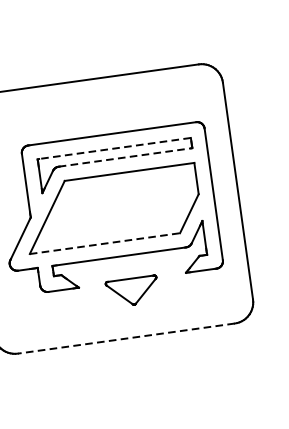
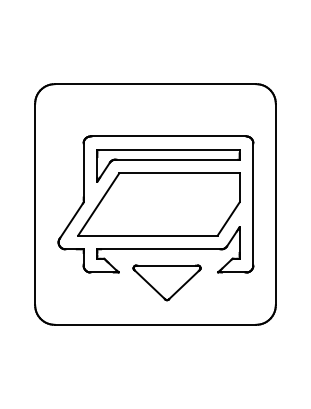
line: (114, 148) -> (168, 150), dashed -> solid
line: (126, 157) -> (178, 159), dashed -> solid
line: (104, 243) -> (147, 235), dashed -> solid
part: (131, 291) -> (166, 282), size x1.43
line: (126, 338) -> (155, 324), dashed -> solid

